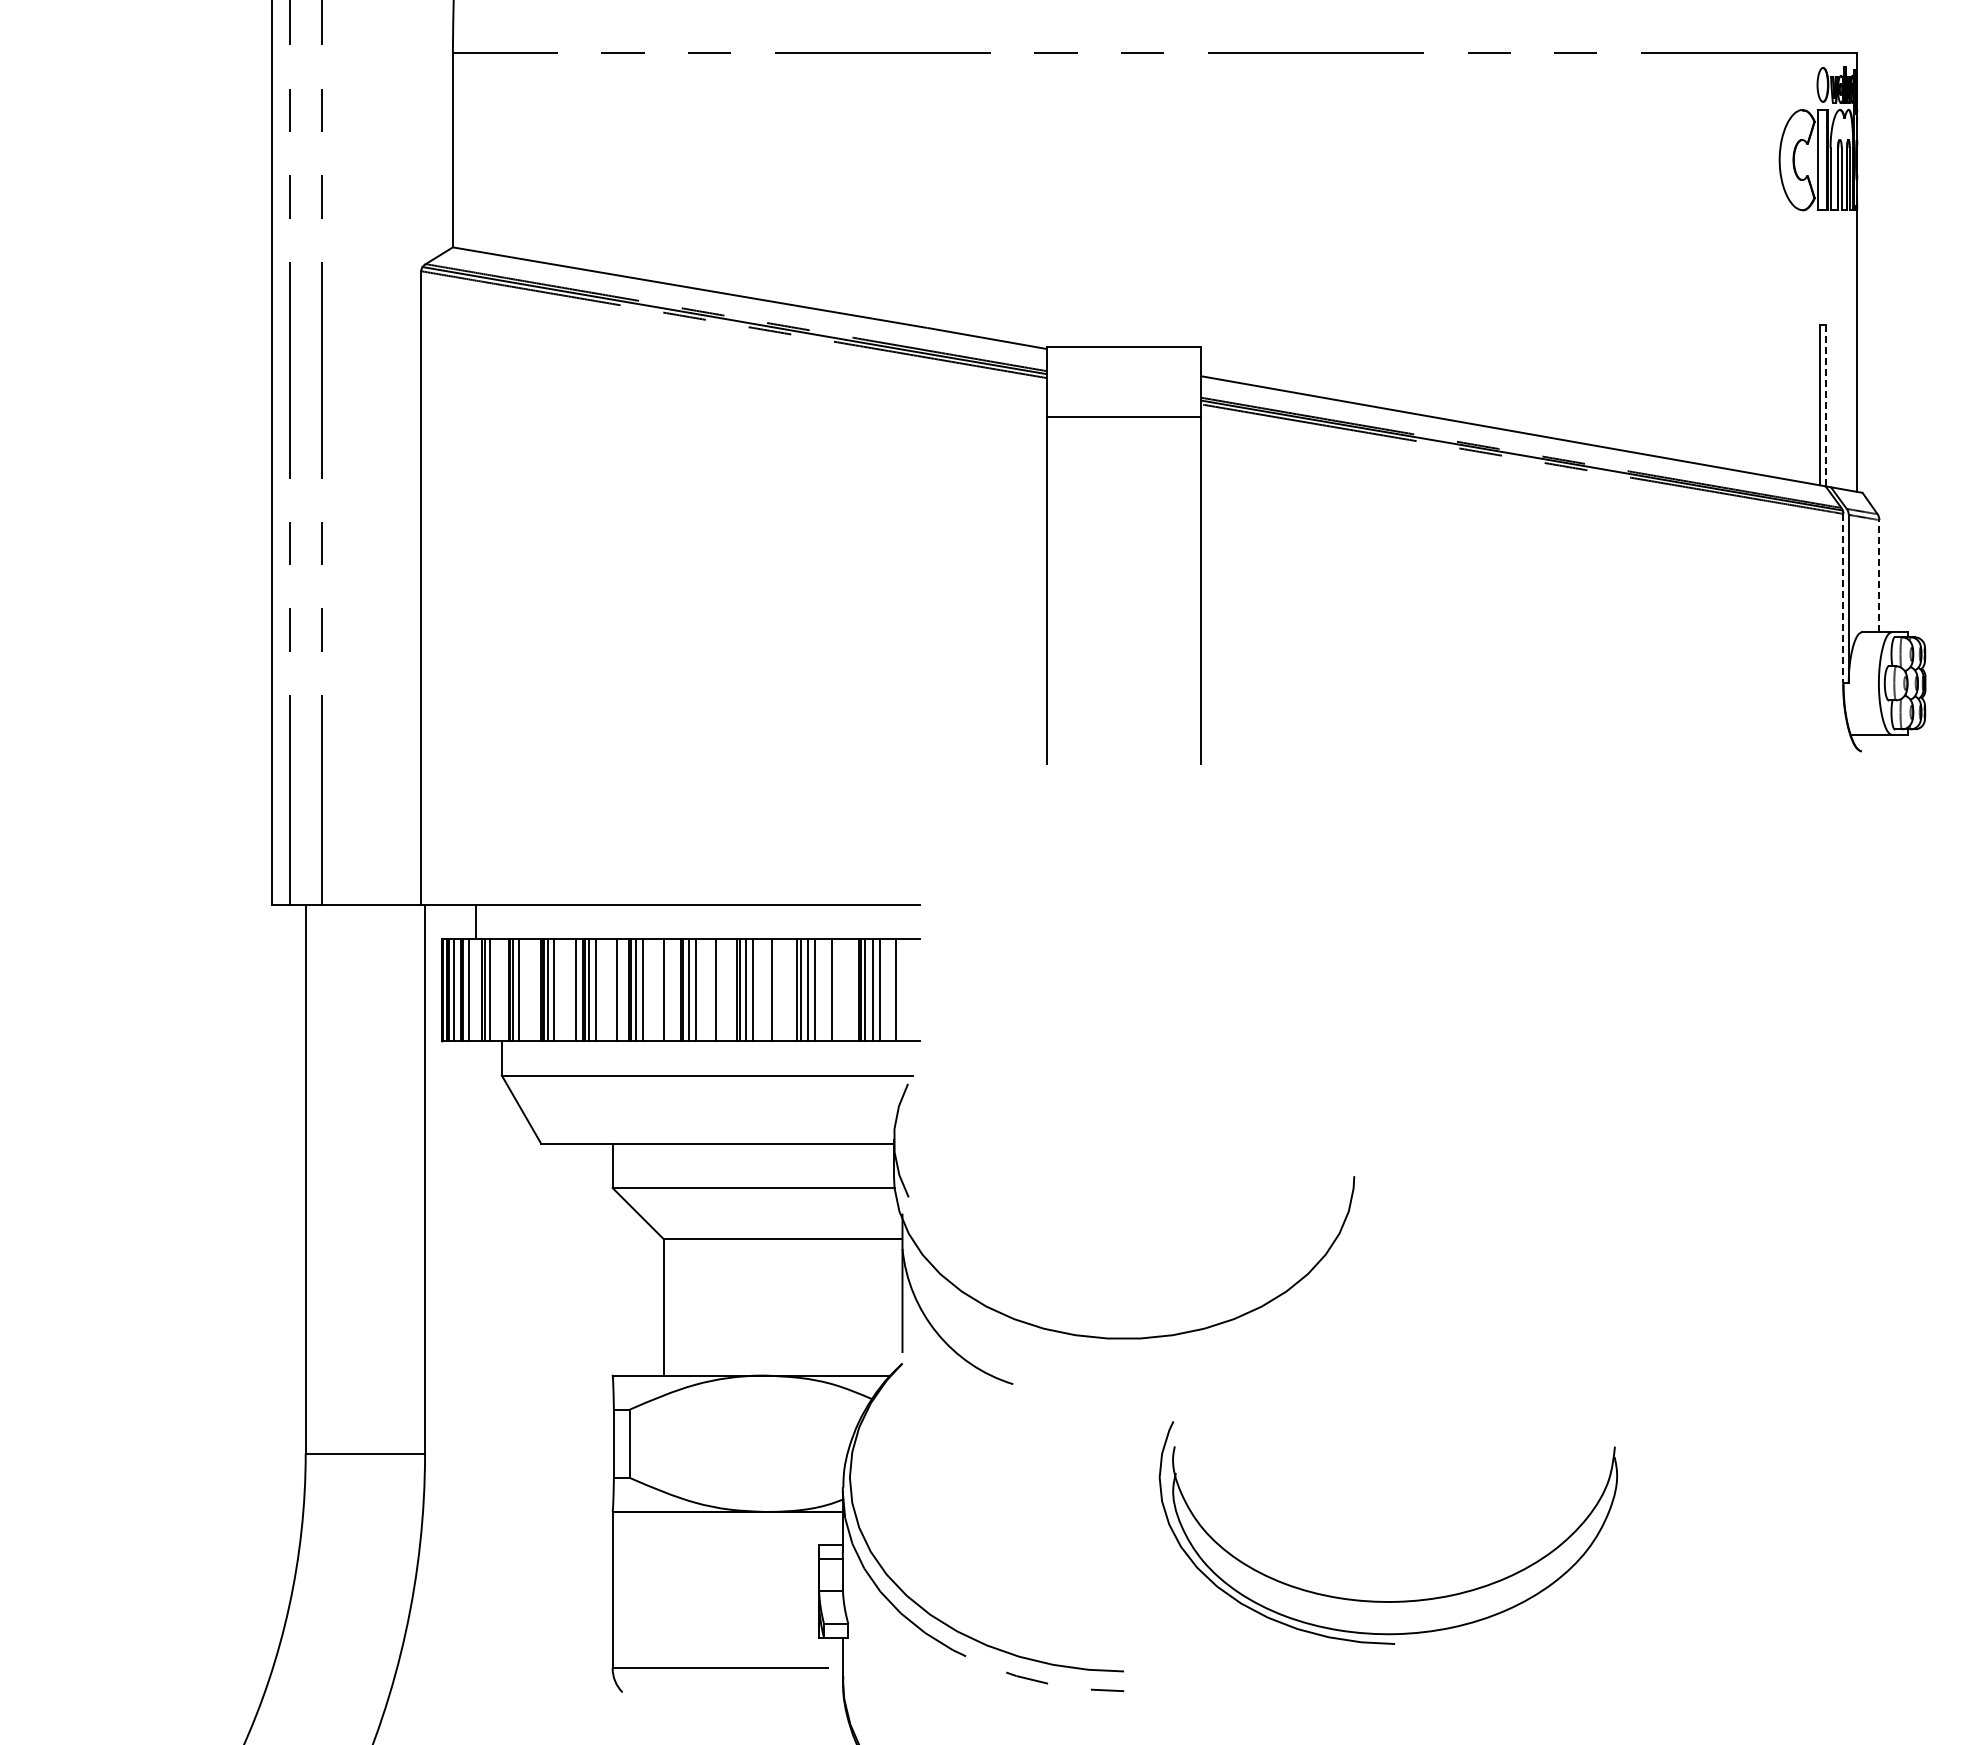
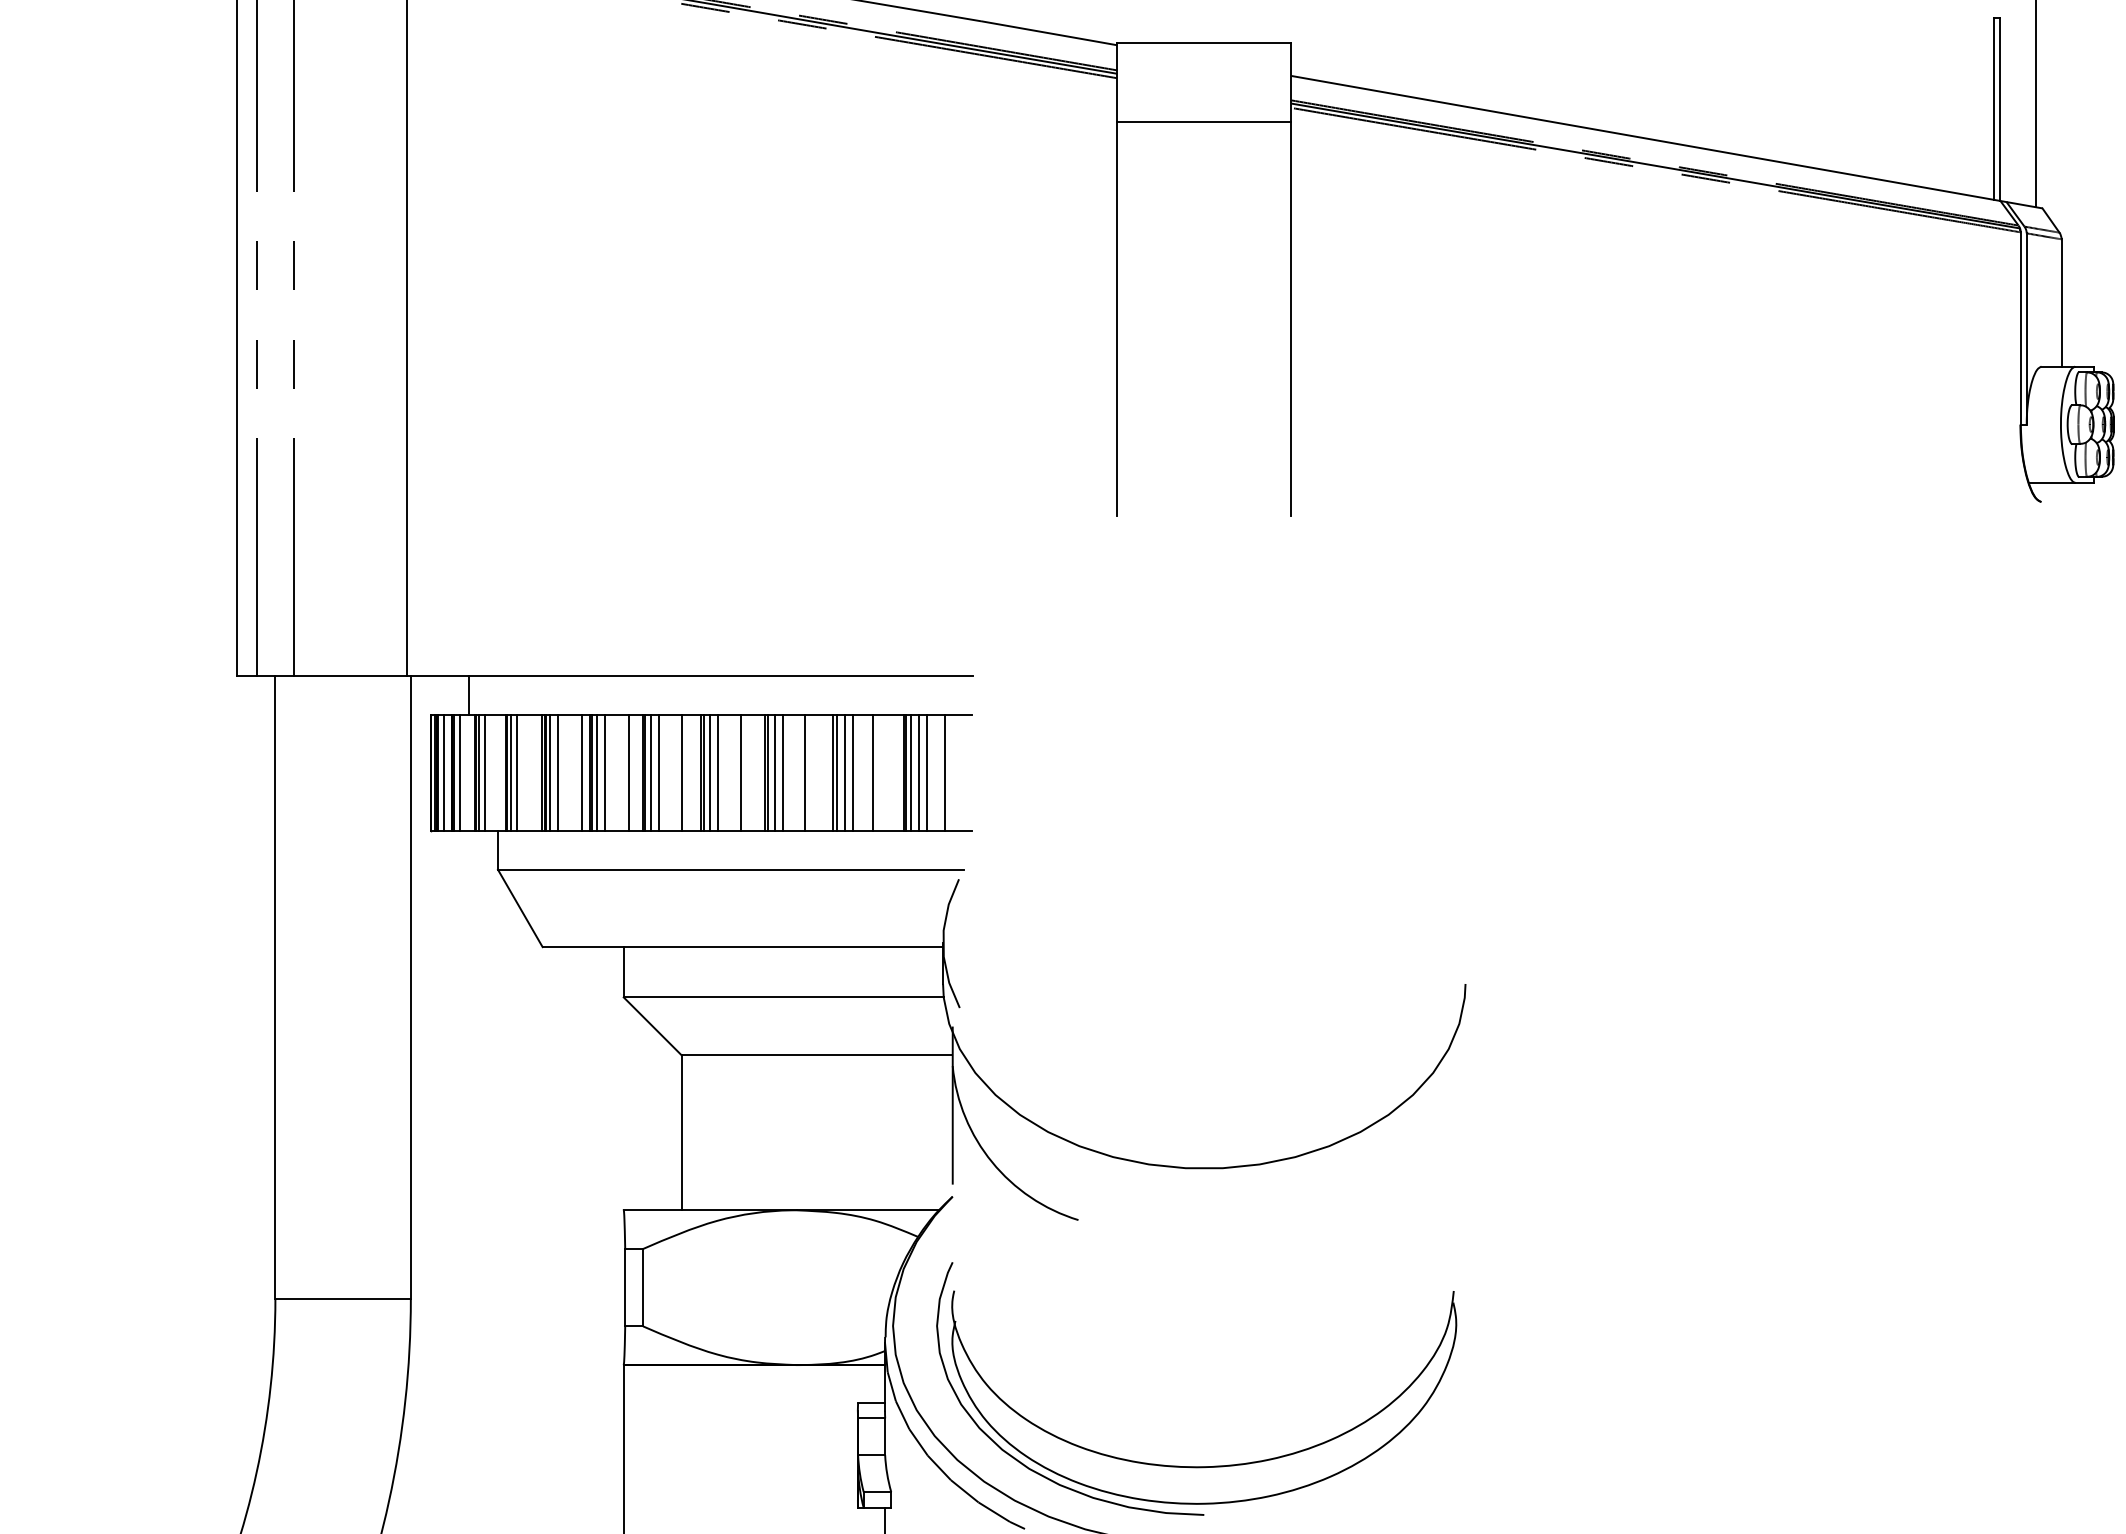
line: (1825, 405) -> (2000, 109), dashed -> solid
line: (1879, 575) -> (2061, 302), dashed -> solid
line: (1843, 598) -> (2020, 328), dashed -> solid
part: (1380, 1600) -> (1187, 1465), moved

